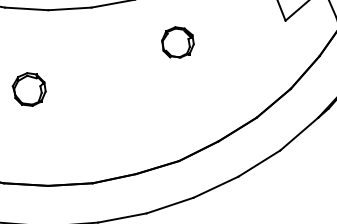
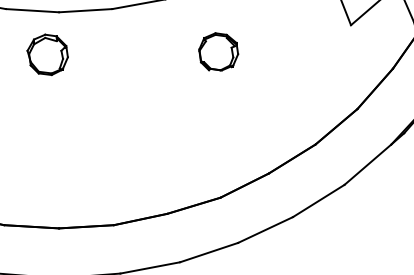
part: (29, 89) -> (47, 54), moved

